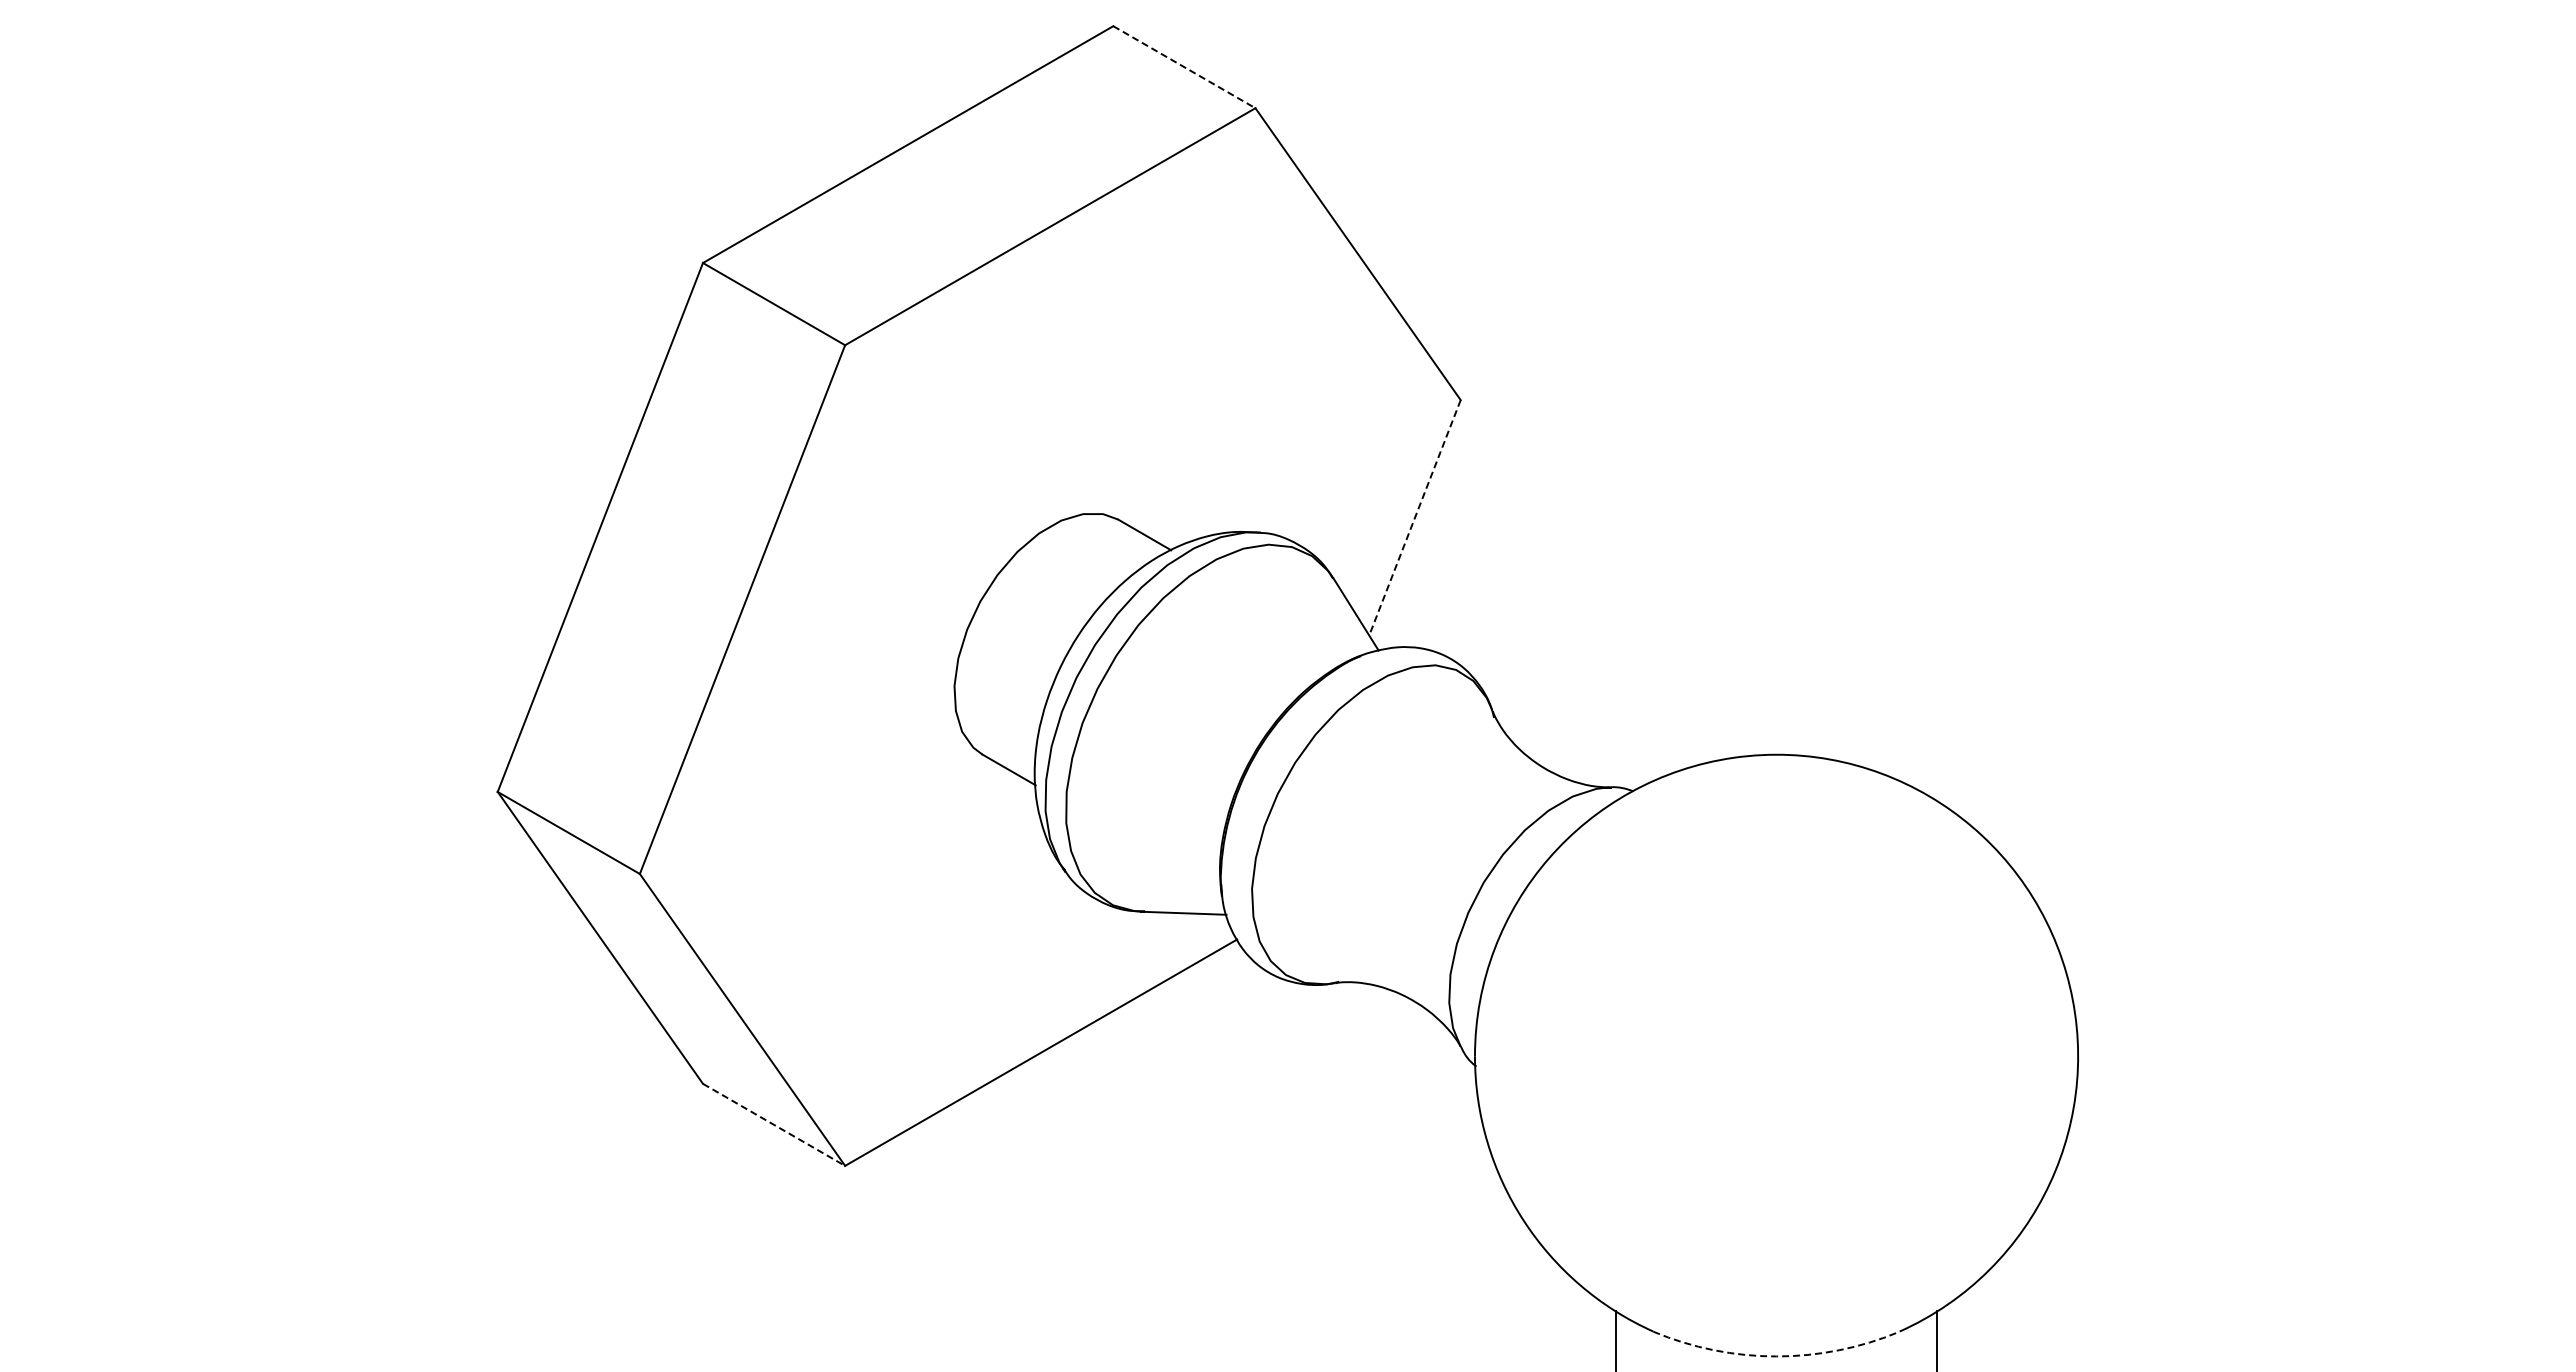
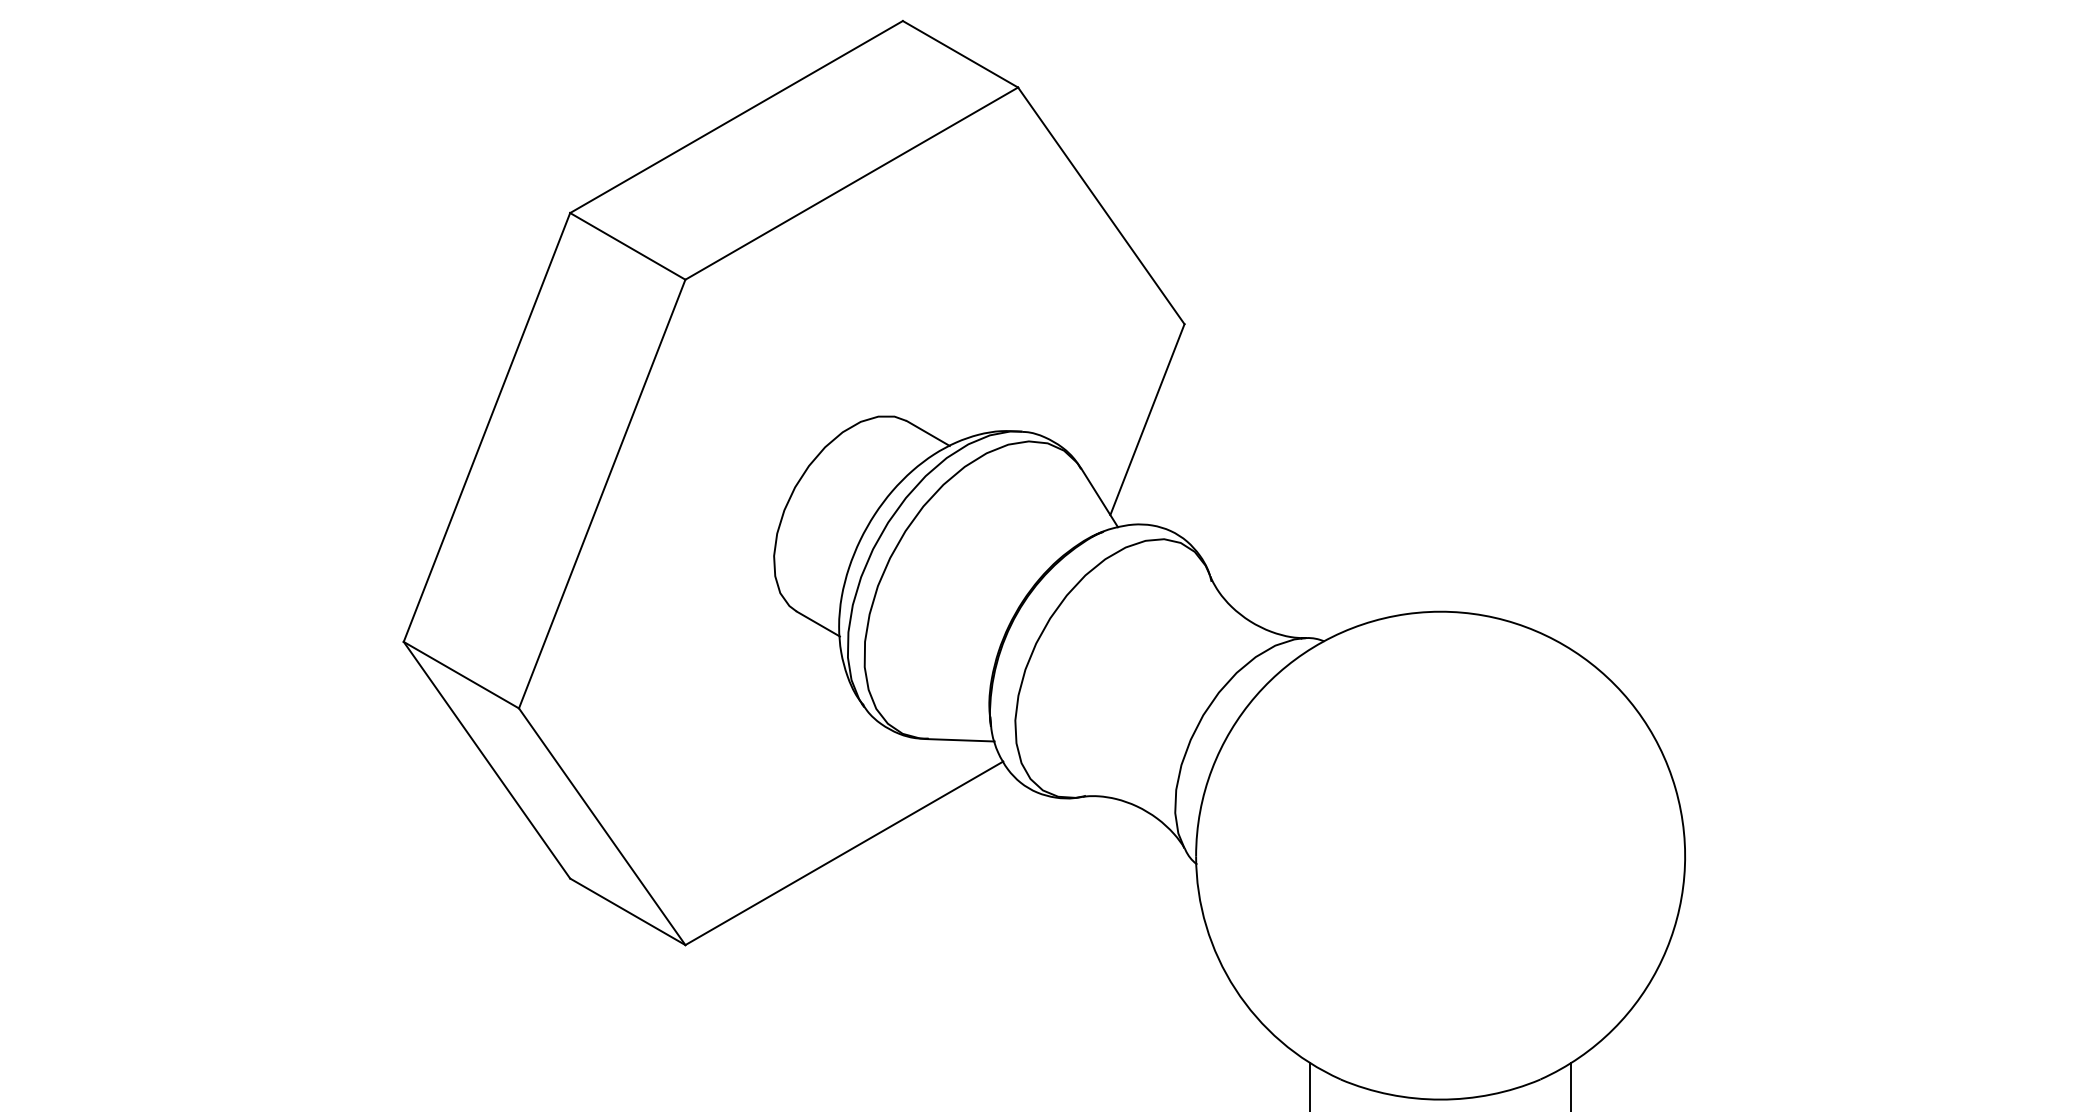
line: (1184, 67) -> (960, 54), dashed -> solid
line: (1414, 518) -> (1147, 420), dashed -> solid
line: (774, 1125) -> (628, 912), dashed -> solid
arc: (1776, 1356) -> (1440, 1099), dashed -> solid

